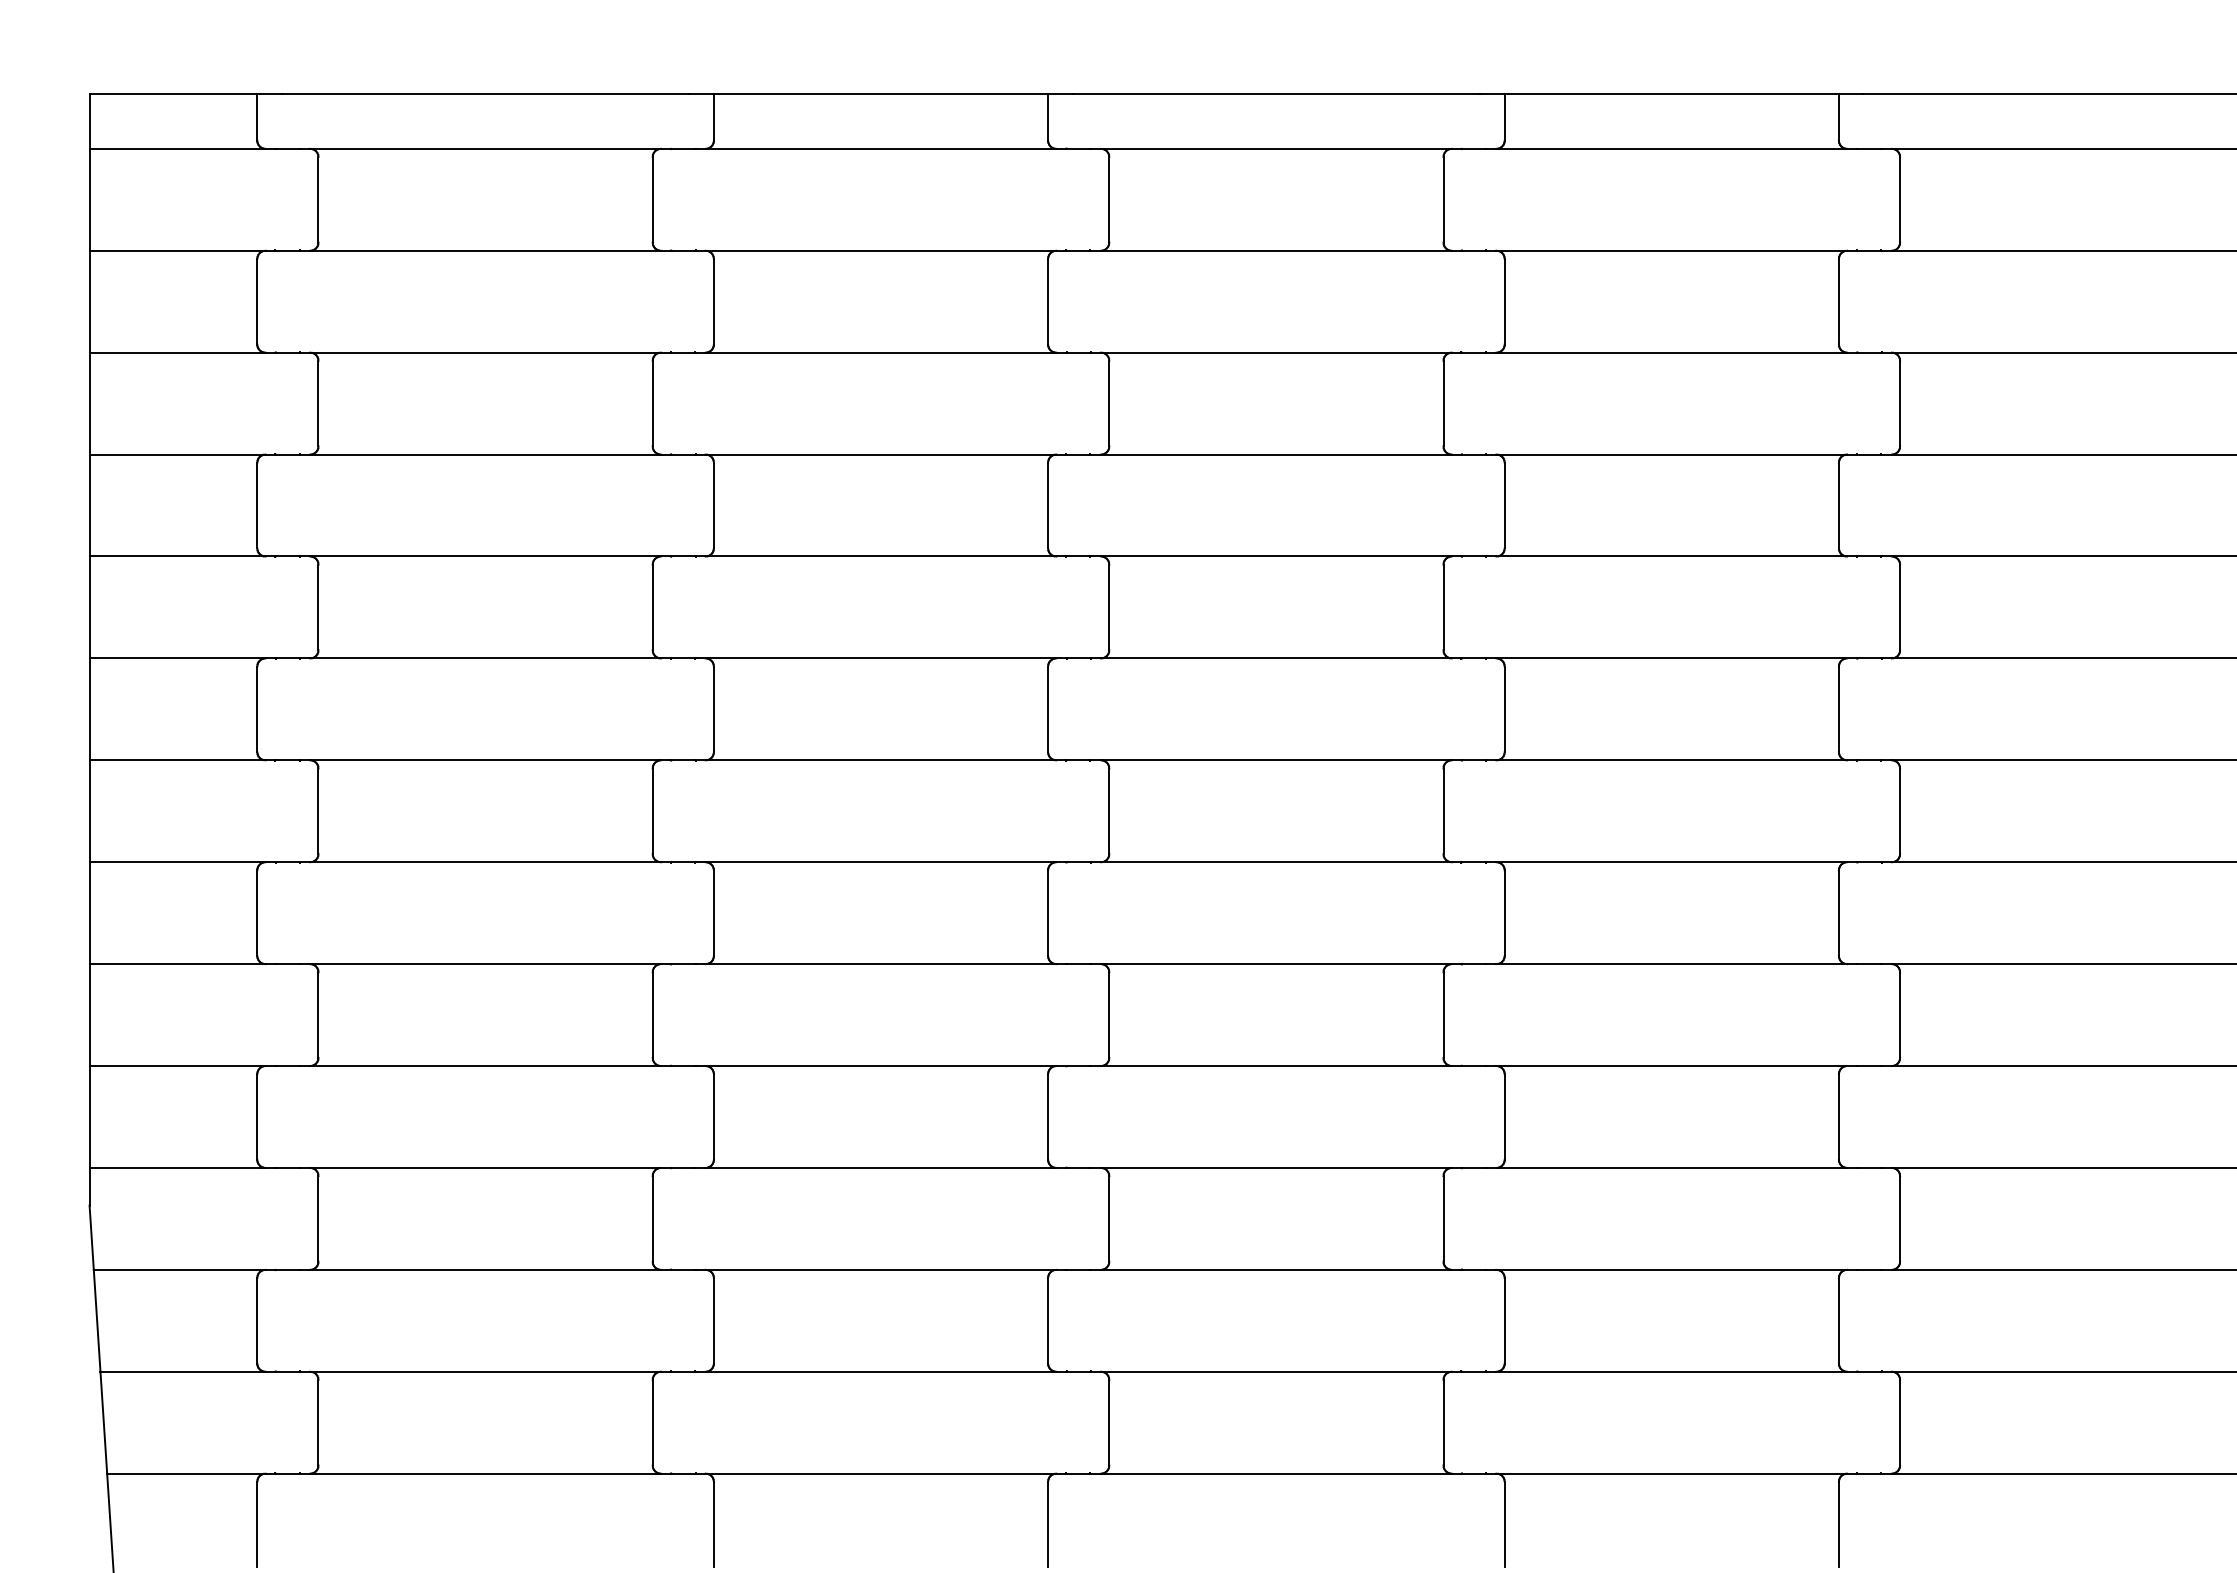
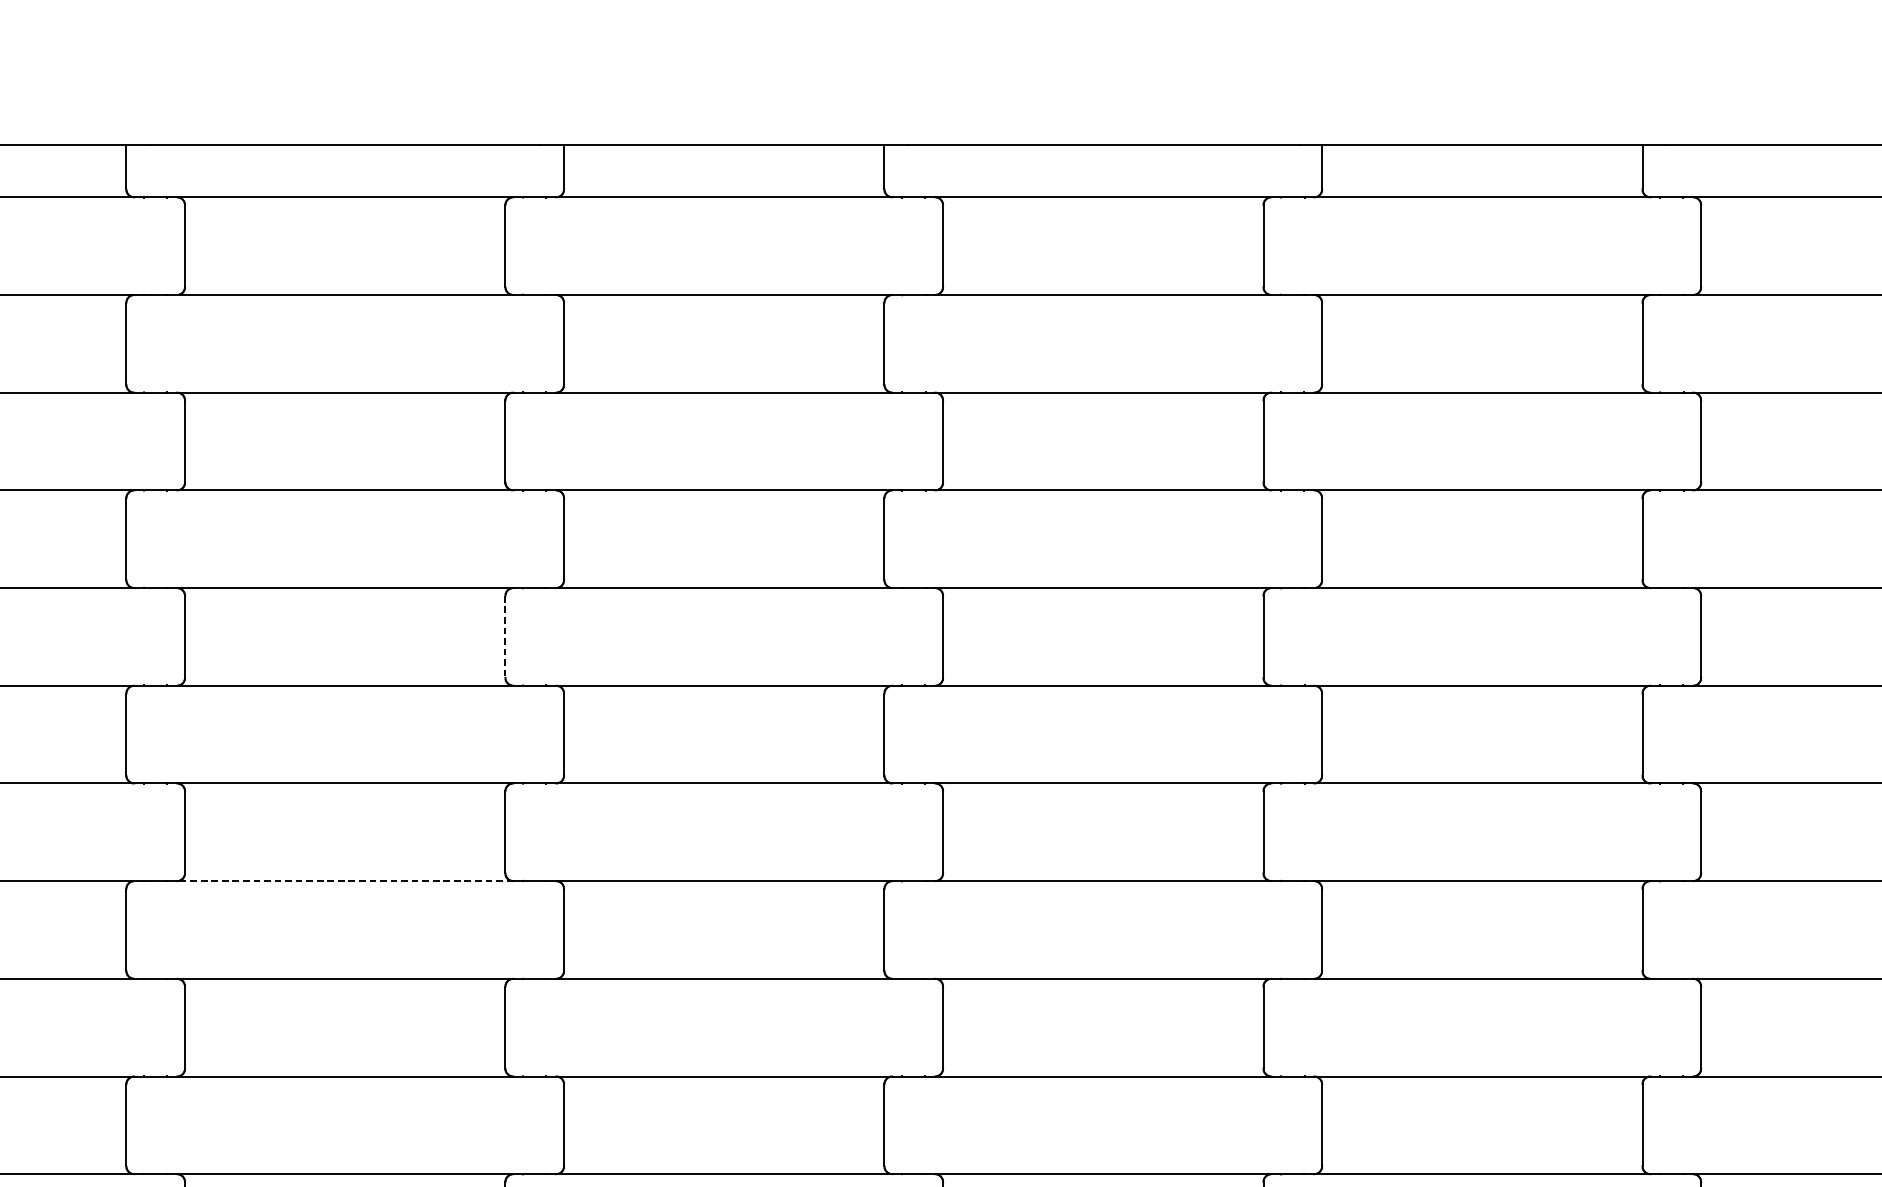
line: (652, 607) -> (505, 636), solid -> dashed
line: (485, 862) -> (345, 881), solid -> dashed

